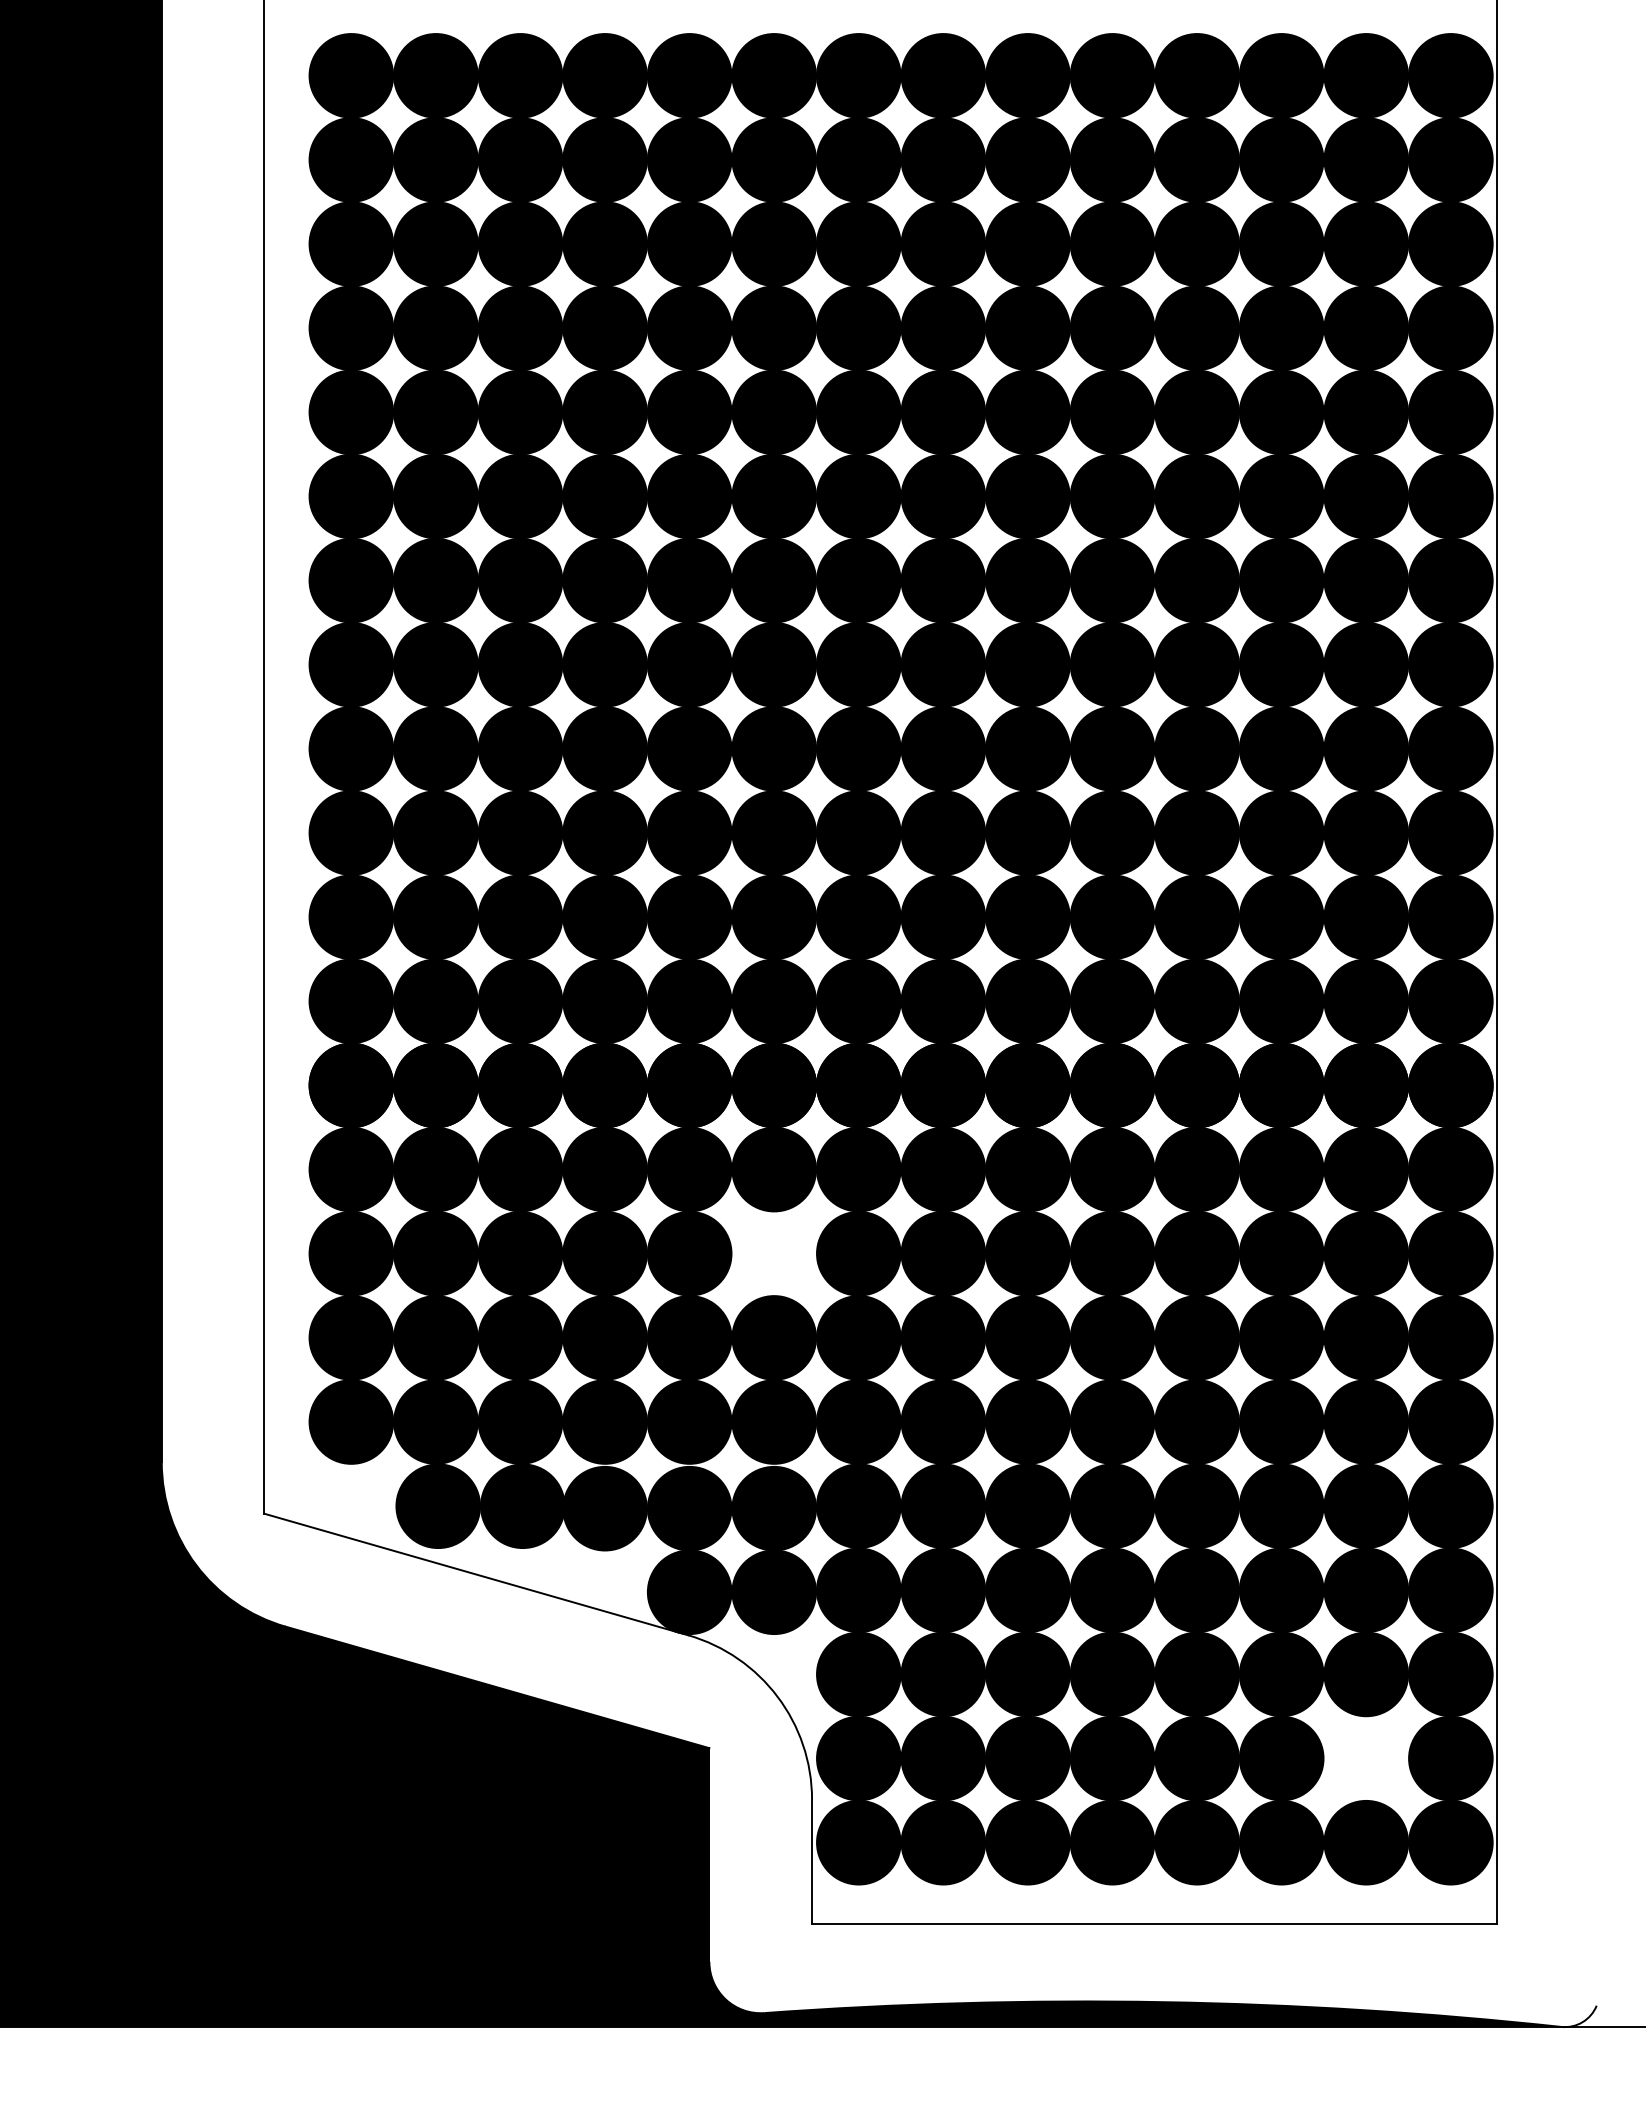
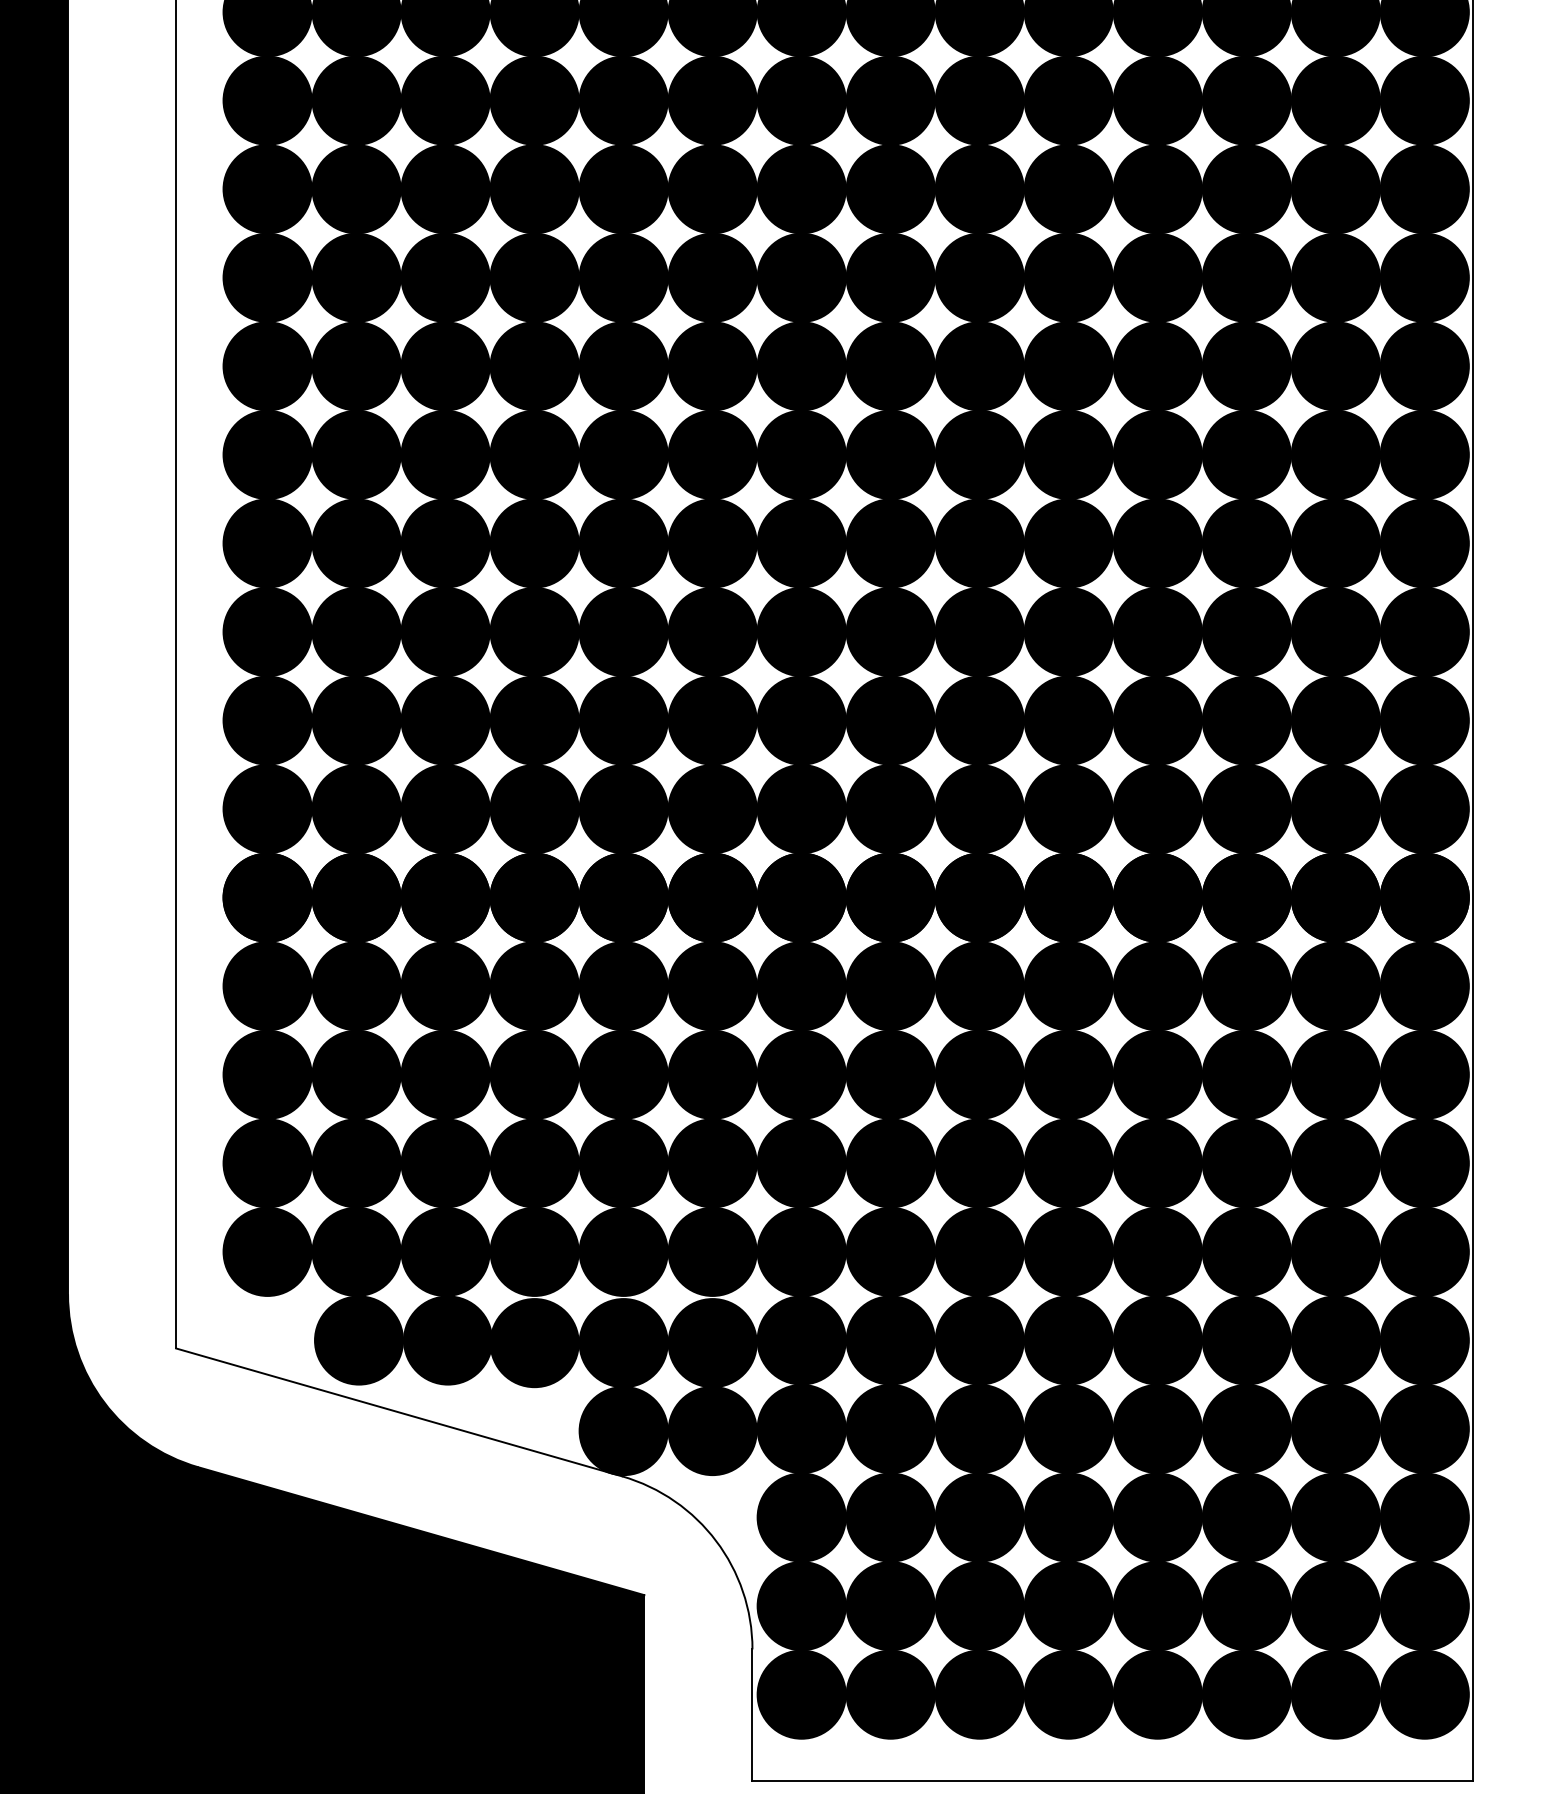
fill: (774, 1253) -> (712, 1074), added
fill: (1366, 1758) -> (1336, 1606), added

